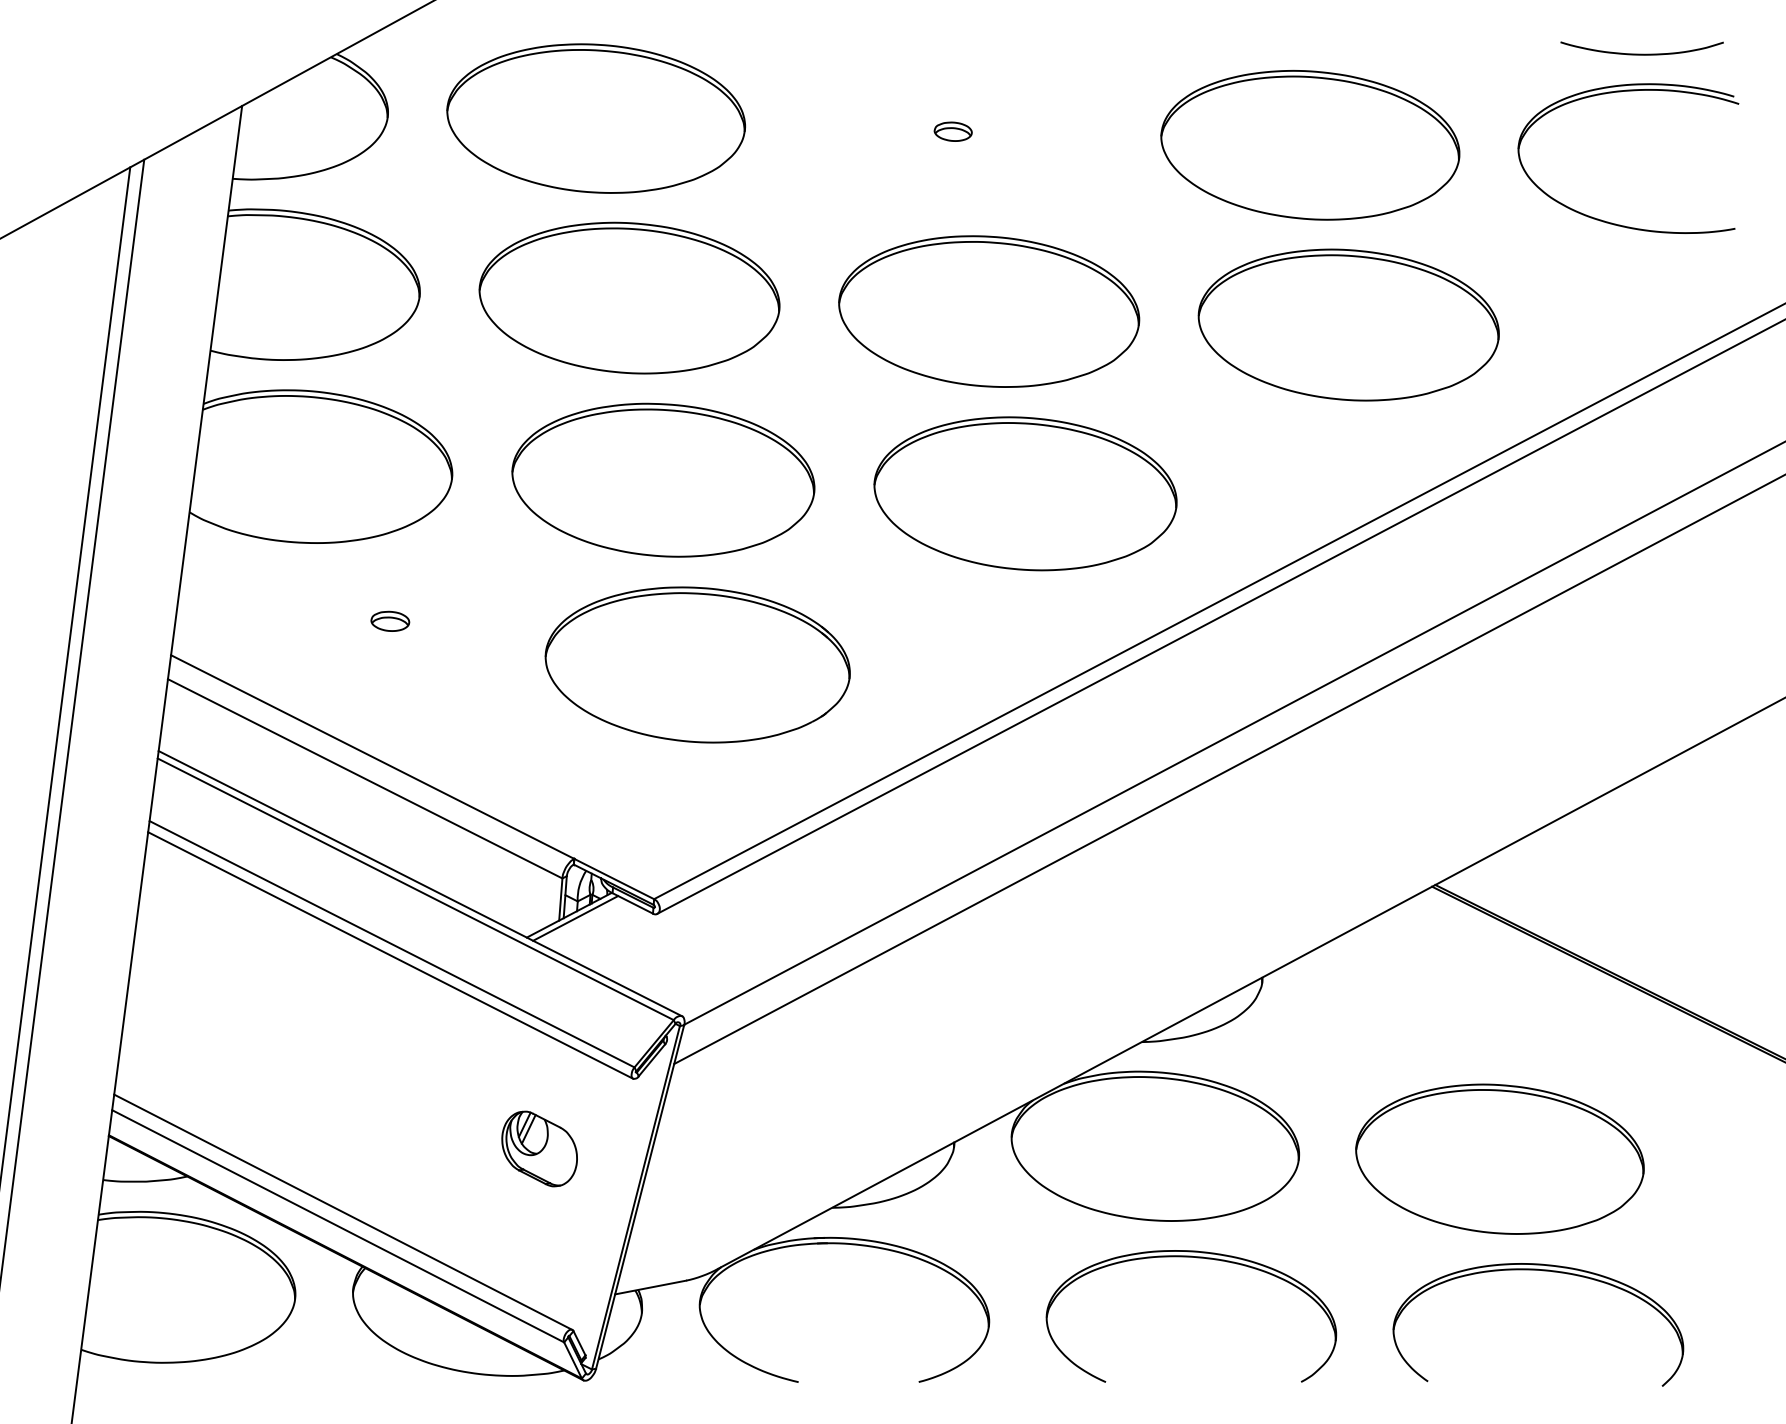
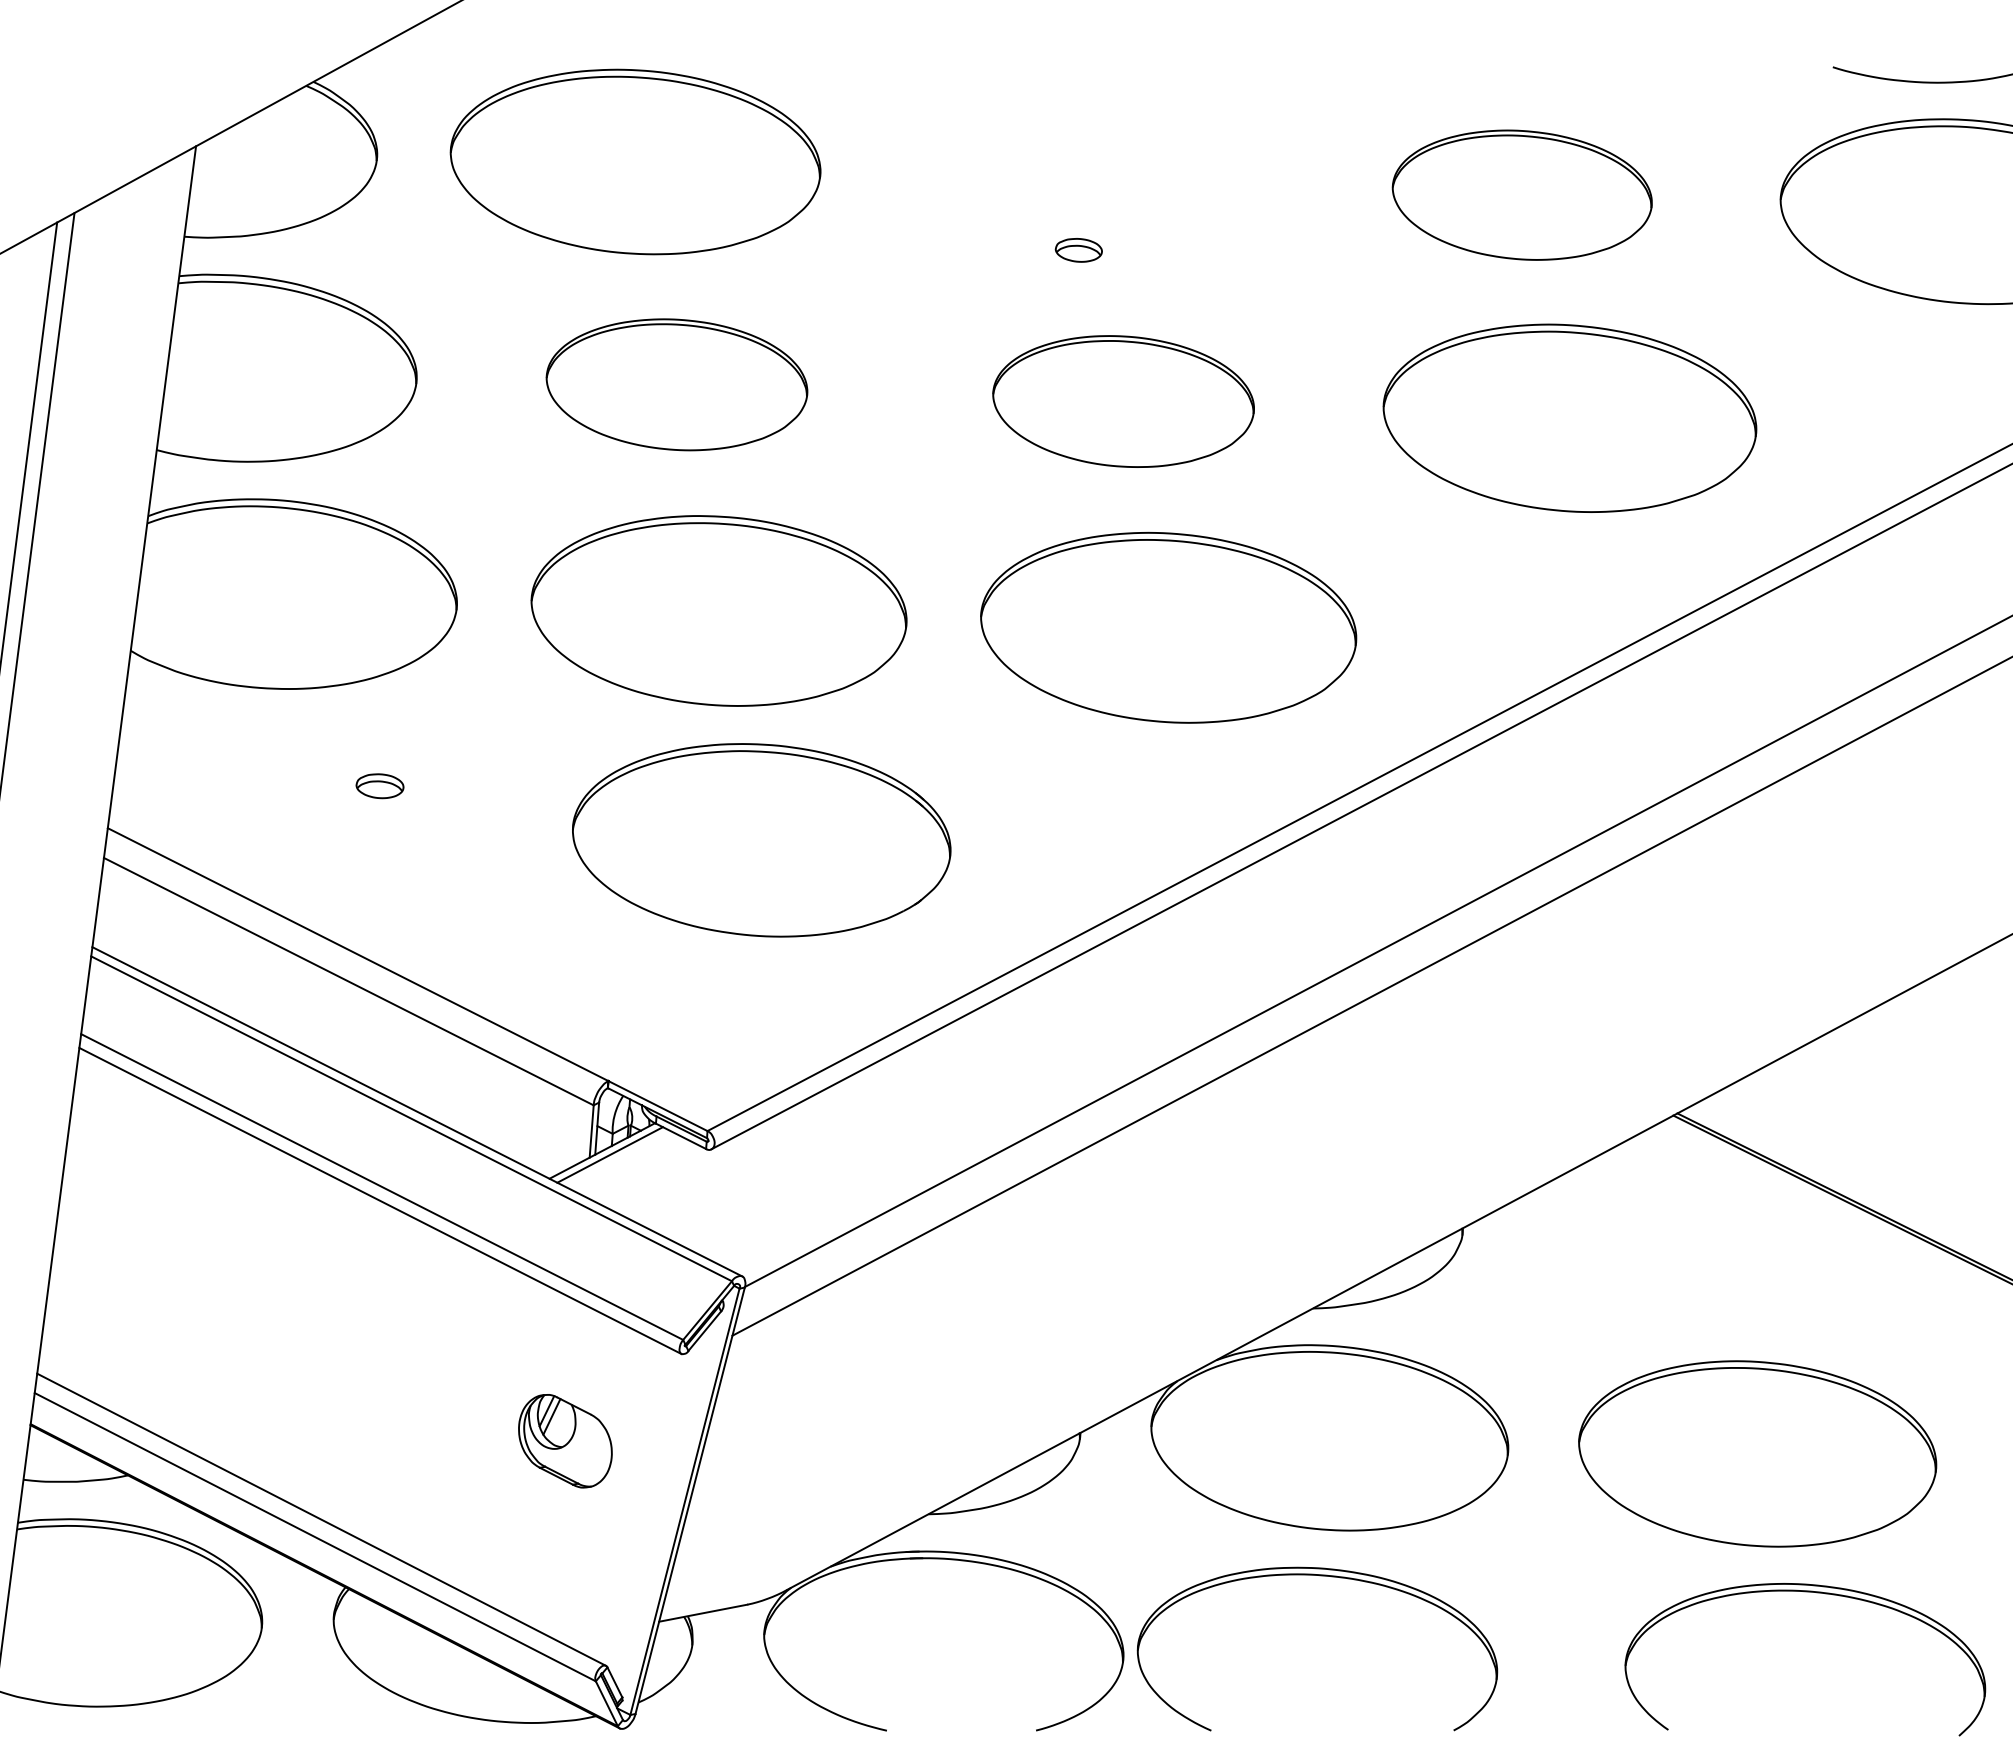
part: (952, 131) -> (1077, 250), moved
part: (1310, 145) -> (1522, 195), size x0.7
part: (629, 297) -> (676, 384), size x0.7
part: (989, 311) -> (1123, 401), size x0.7
part: (1196, 1258) -> (1323, 1577), moved

